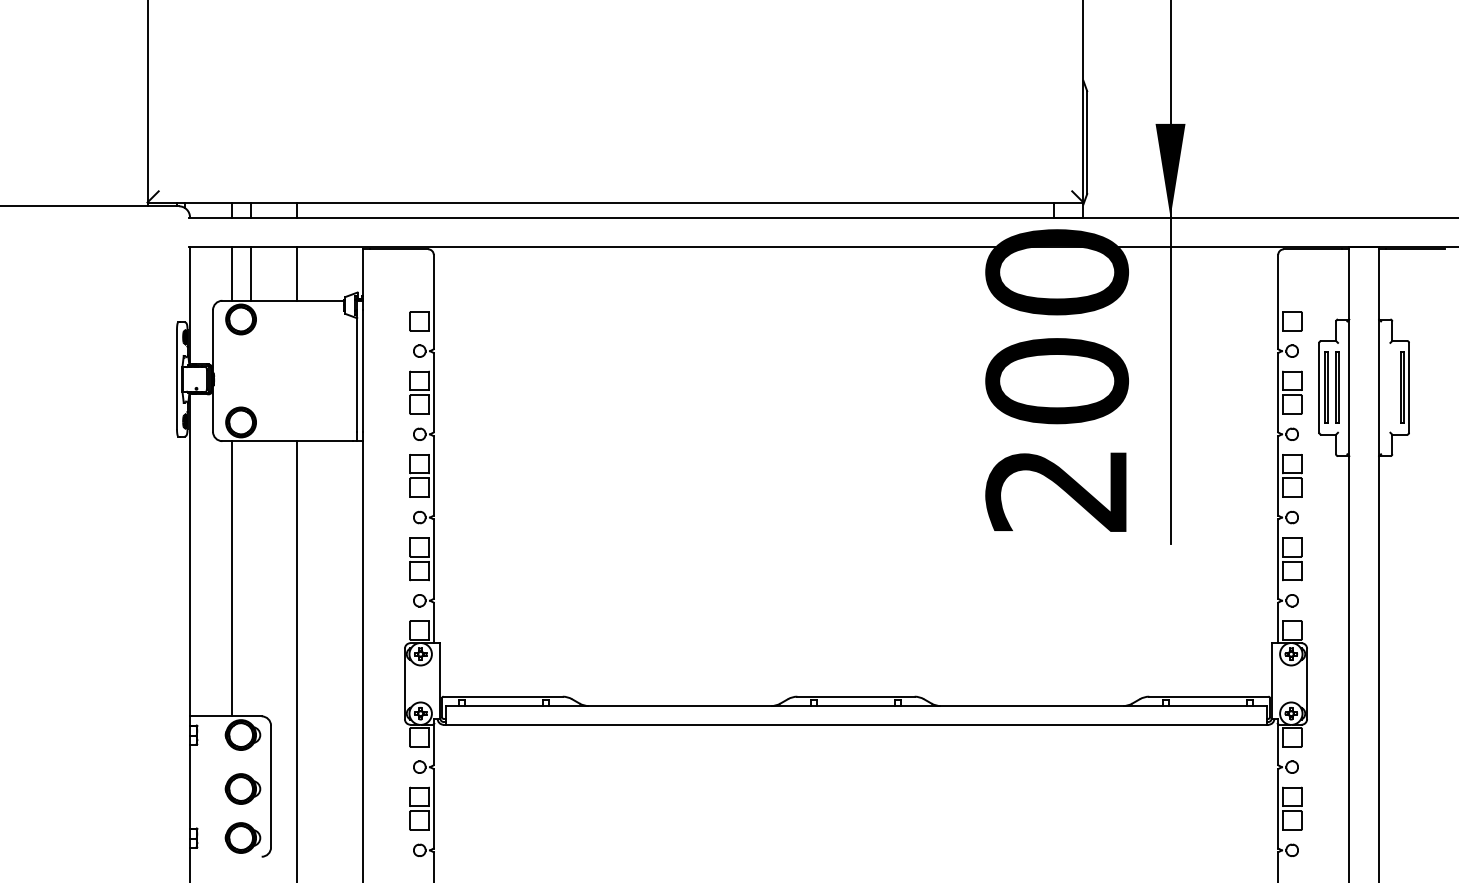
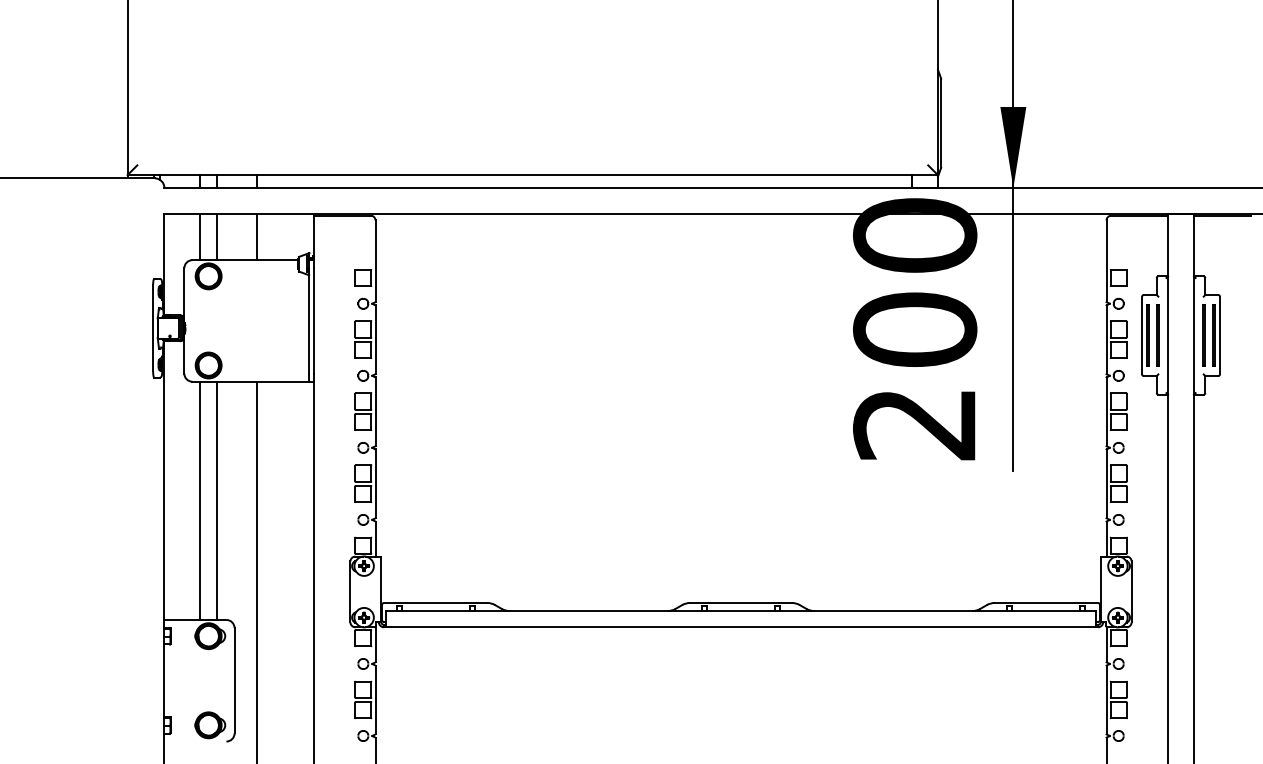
line: (1390, 387) -> (1203, 335), added
line: (250, 578) -> (216, 500), added
part: (242, 788) -> (209, 682), removed

